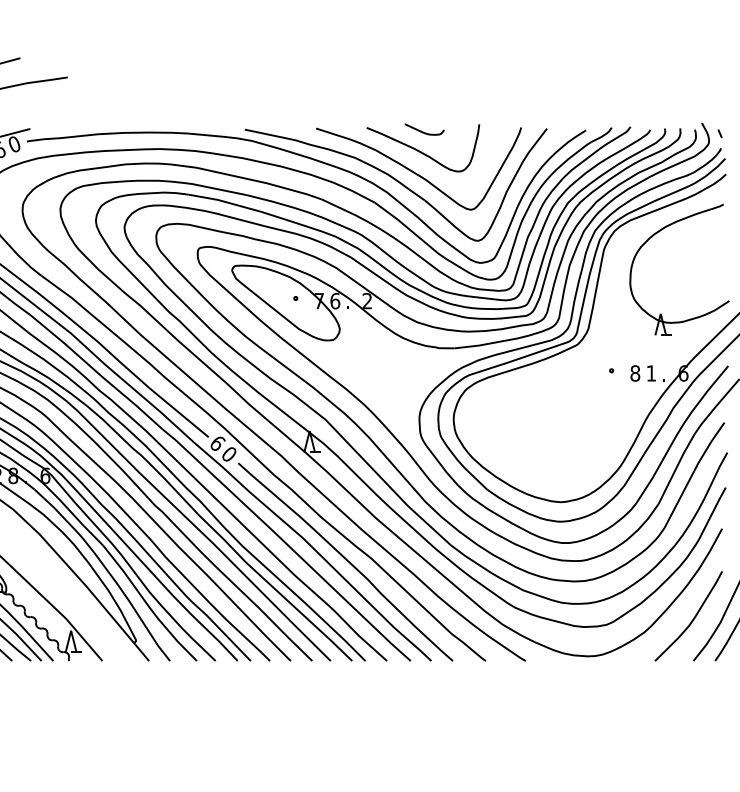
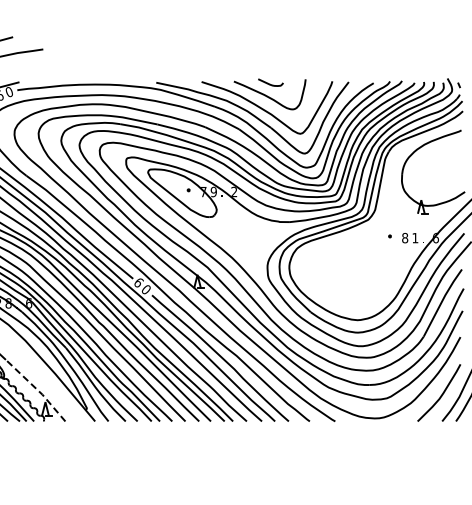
text: (334, 300) -> (213, 191), 6 -> 9
line: (58, 610) -> (37, 389), solid -> dashed

